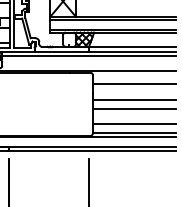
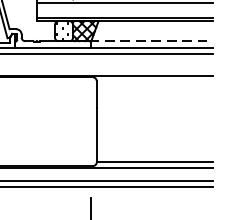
line: (132, 46) -> (152, 40), solid -> dashed
line: (134, 84) -> (155, 94), removed
line: (134, 99) -> (155, 115), removed
line: (134, 108) -> (155, 127), removed
line: (134, 124) -> (155, 150), removed

